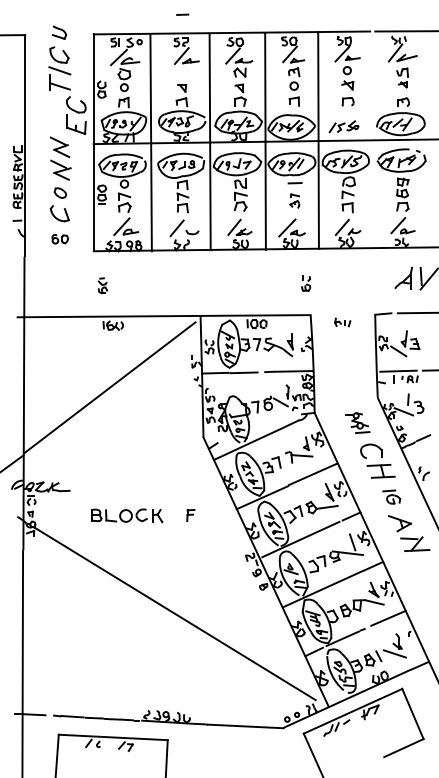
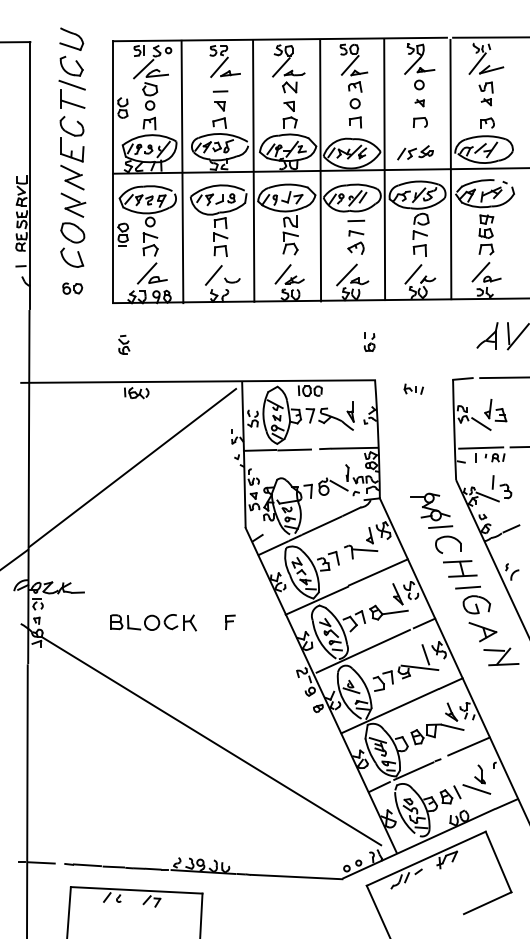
line: (182, 14) -> (220, 91), moved
part: (59, 32) -> (71, 38), size x1.43
part: (347, 85) -> (419, 103), size x0.62
part: (75, 115) -> (71, 139), moved
line: (373, 140) -> (450, 169), added
part: (60, 192) -> (72, 232), size x1.67
part: (294, 201) -> (355, 242), size x1.43
part: (357, 422) -> (431, 510), size x1.43
part: (391, 496) -> (472, 599), size x1.67

